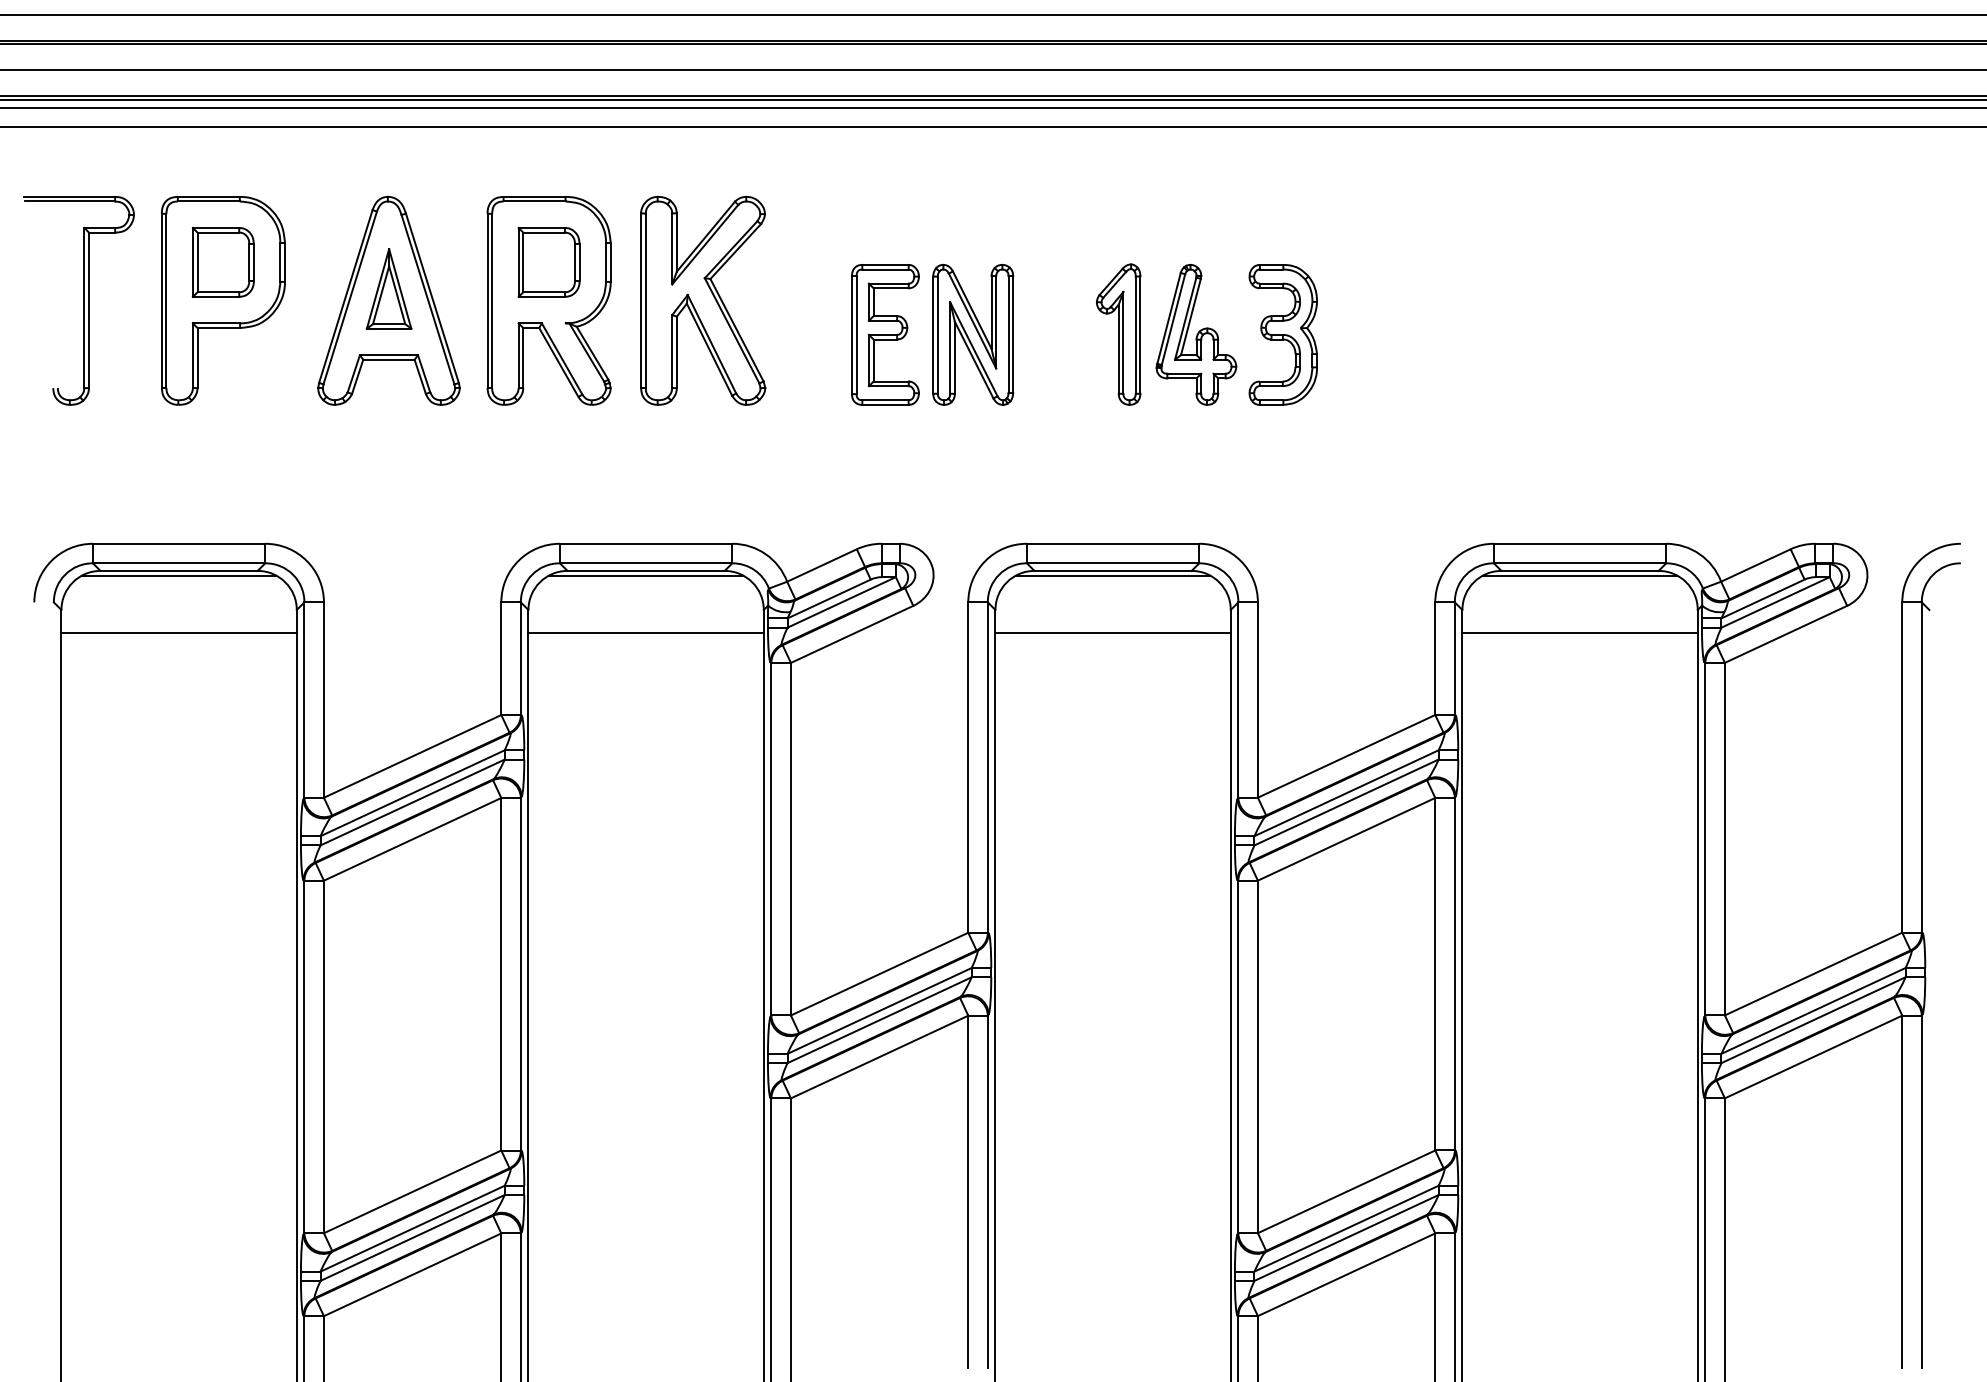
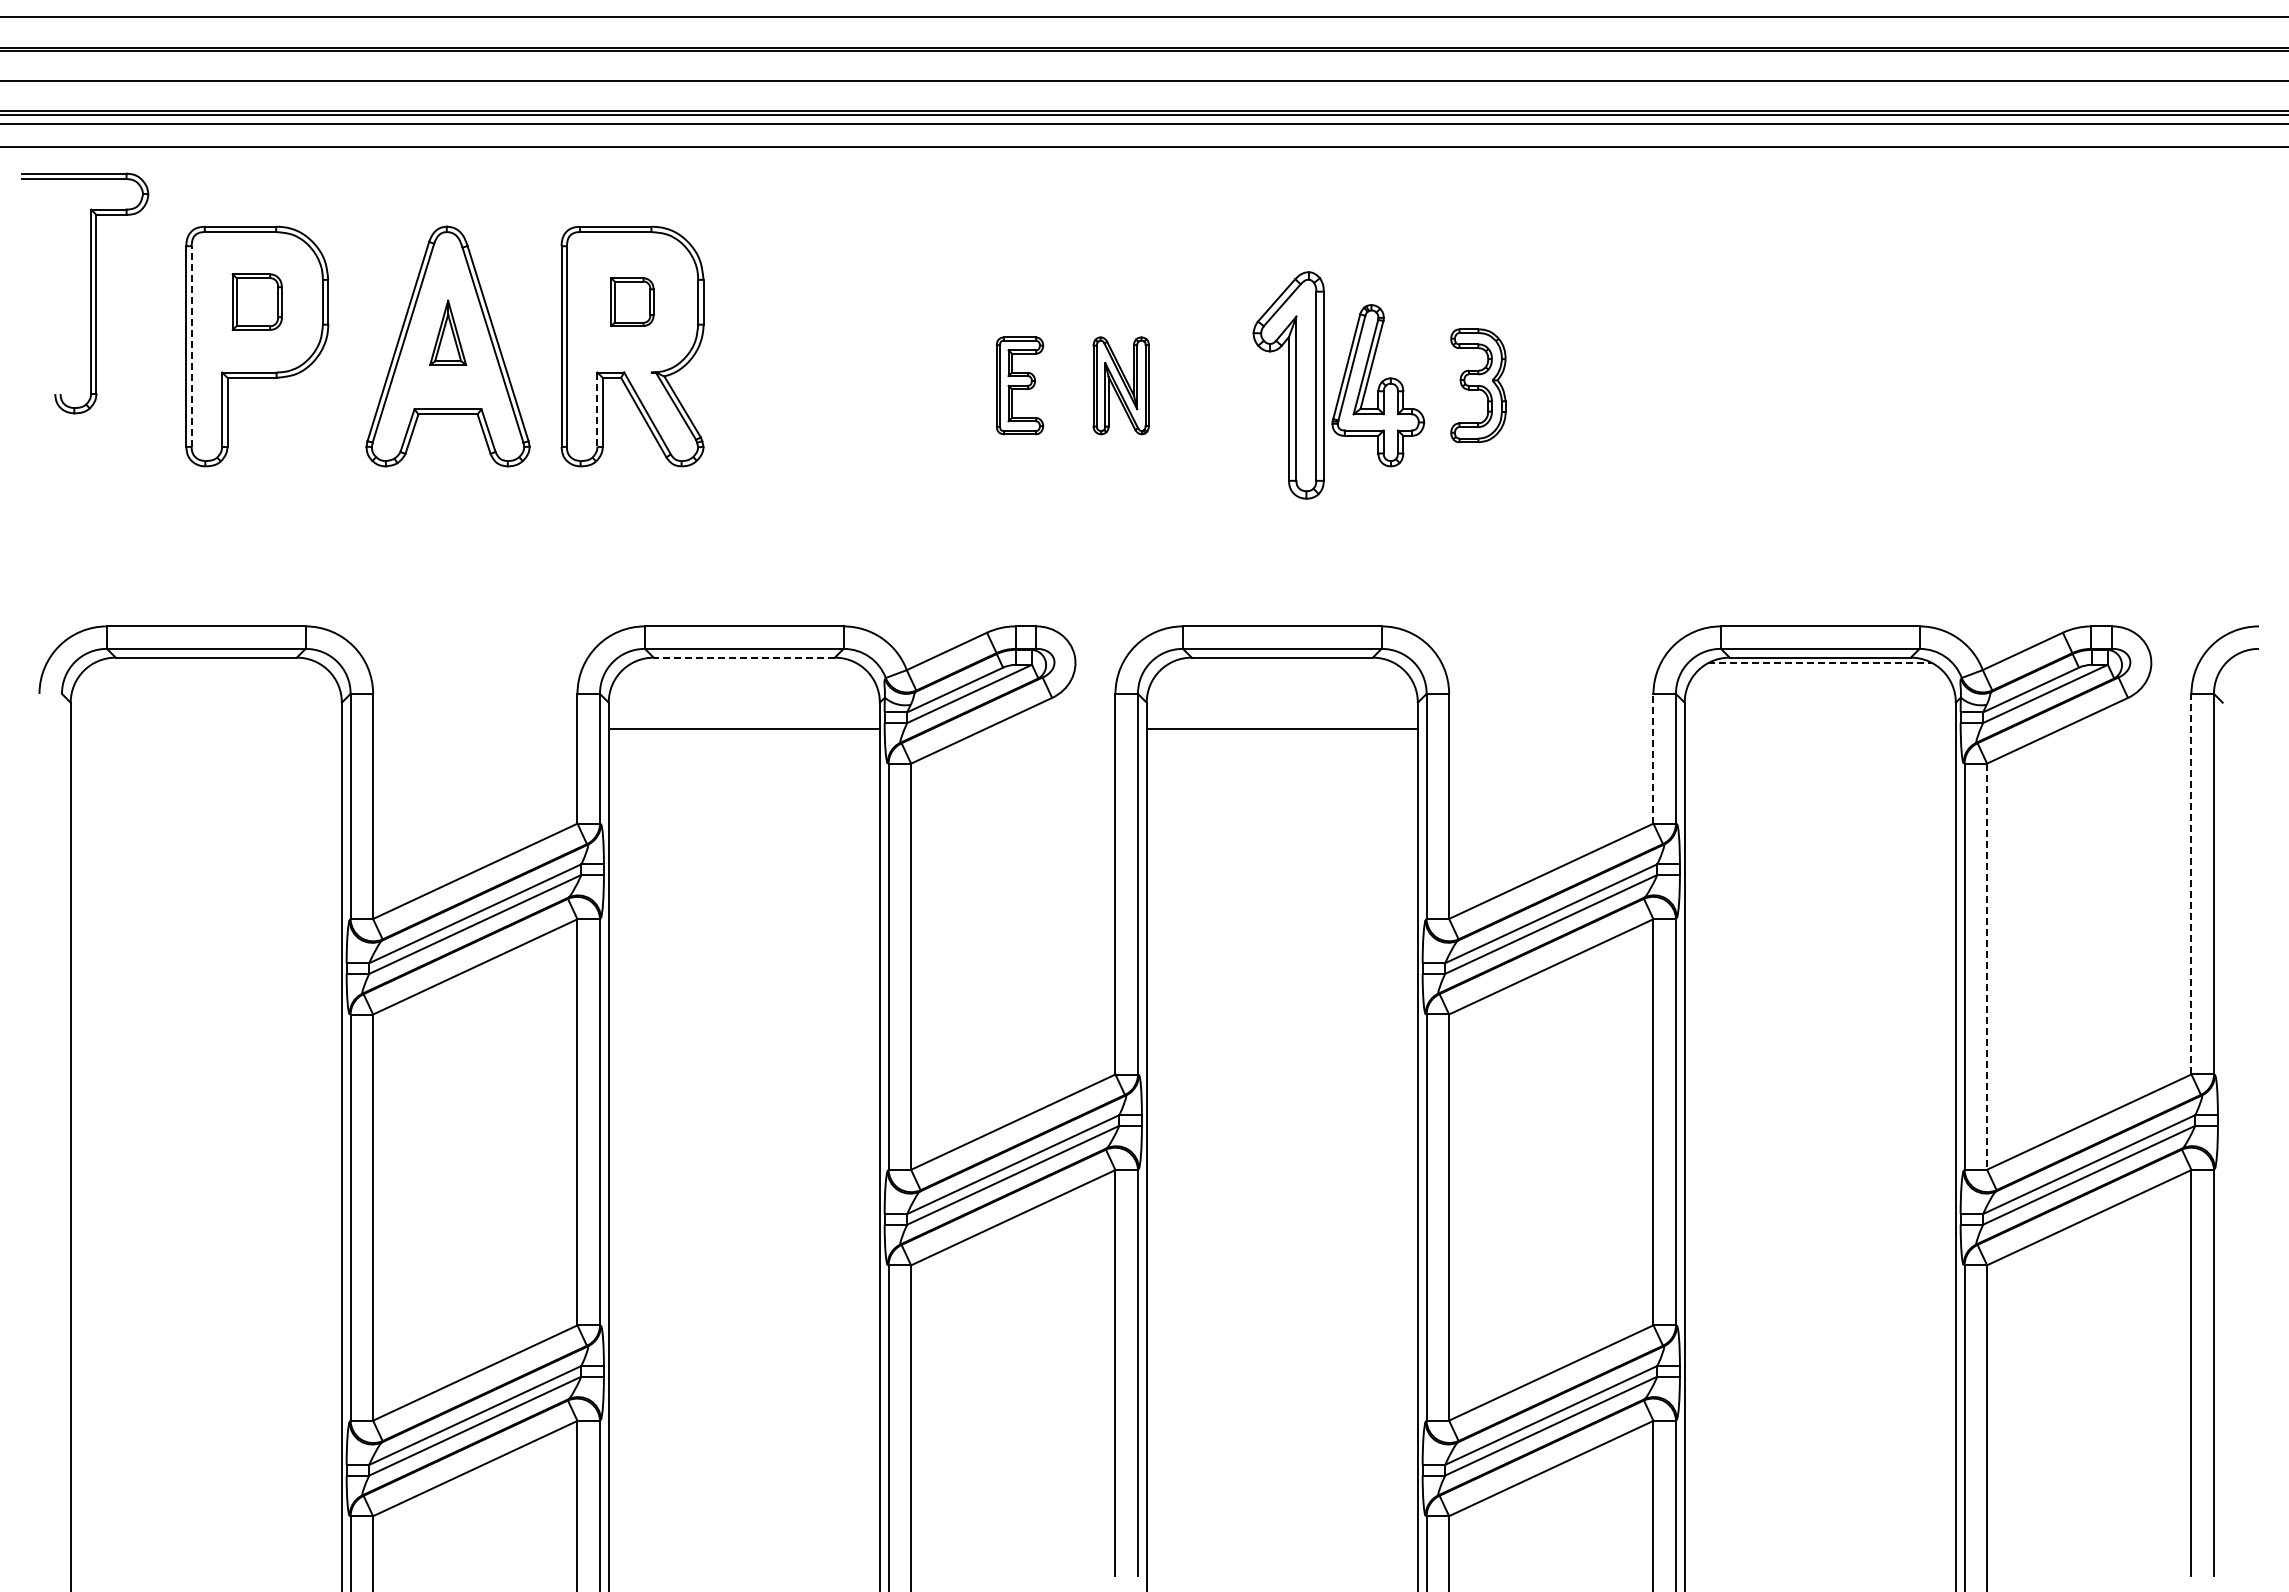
part: (223, 261) -> (257, 301), size x0.7
part: (549, 261) -> (632, 301), size x0.6
part: (388, 288) -> (447, 332), size x0.7
part: (79, 300) -> (85, 293), moved
line: (166, 300) -> (191, 346), solid -> dashed
part: (702, 300) -> (809, 346), removed
part: (885, 334) -> (1019, 385), size x0.6
part: (973, 334) -> (1121, 385), size x0.6
part: (1118, 334) -> (1288, 385), size x1.4
part: (1283, 334) -> (1478, 385), size x0.7
line: (518, 356) -> (597, 410), solid -> dashed
line: (646, 570) -> (744, 657), solid -> dashed
line: (179, 575) -> (206, 663), removed
line: (646, 575) -> (744, 663), removed
line: (1113, 575) -> (1282, 663), removed
line: (1580, 575) -> (1820, 663), solid -> dashed
line: (178, 632) -> (205, 728), removed
line: (1579, 632) -> (1819, 728), removed
line: (1435, 658) -> (1653, 758), solid -> dashed
line: (1902, 766) -> (2191, 883), solid -> dashed
line: (1725, 839) -> (1987, 967), solid -> dashed

